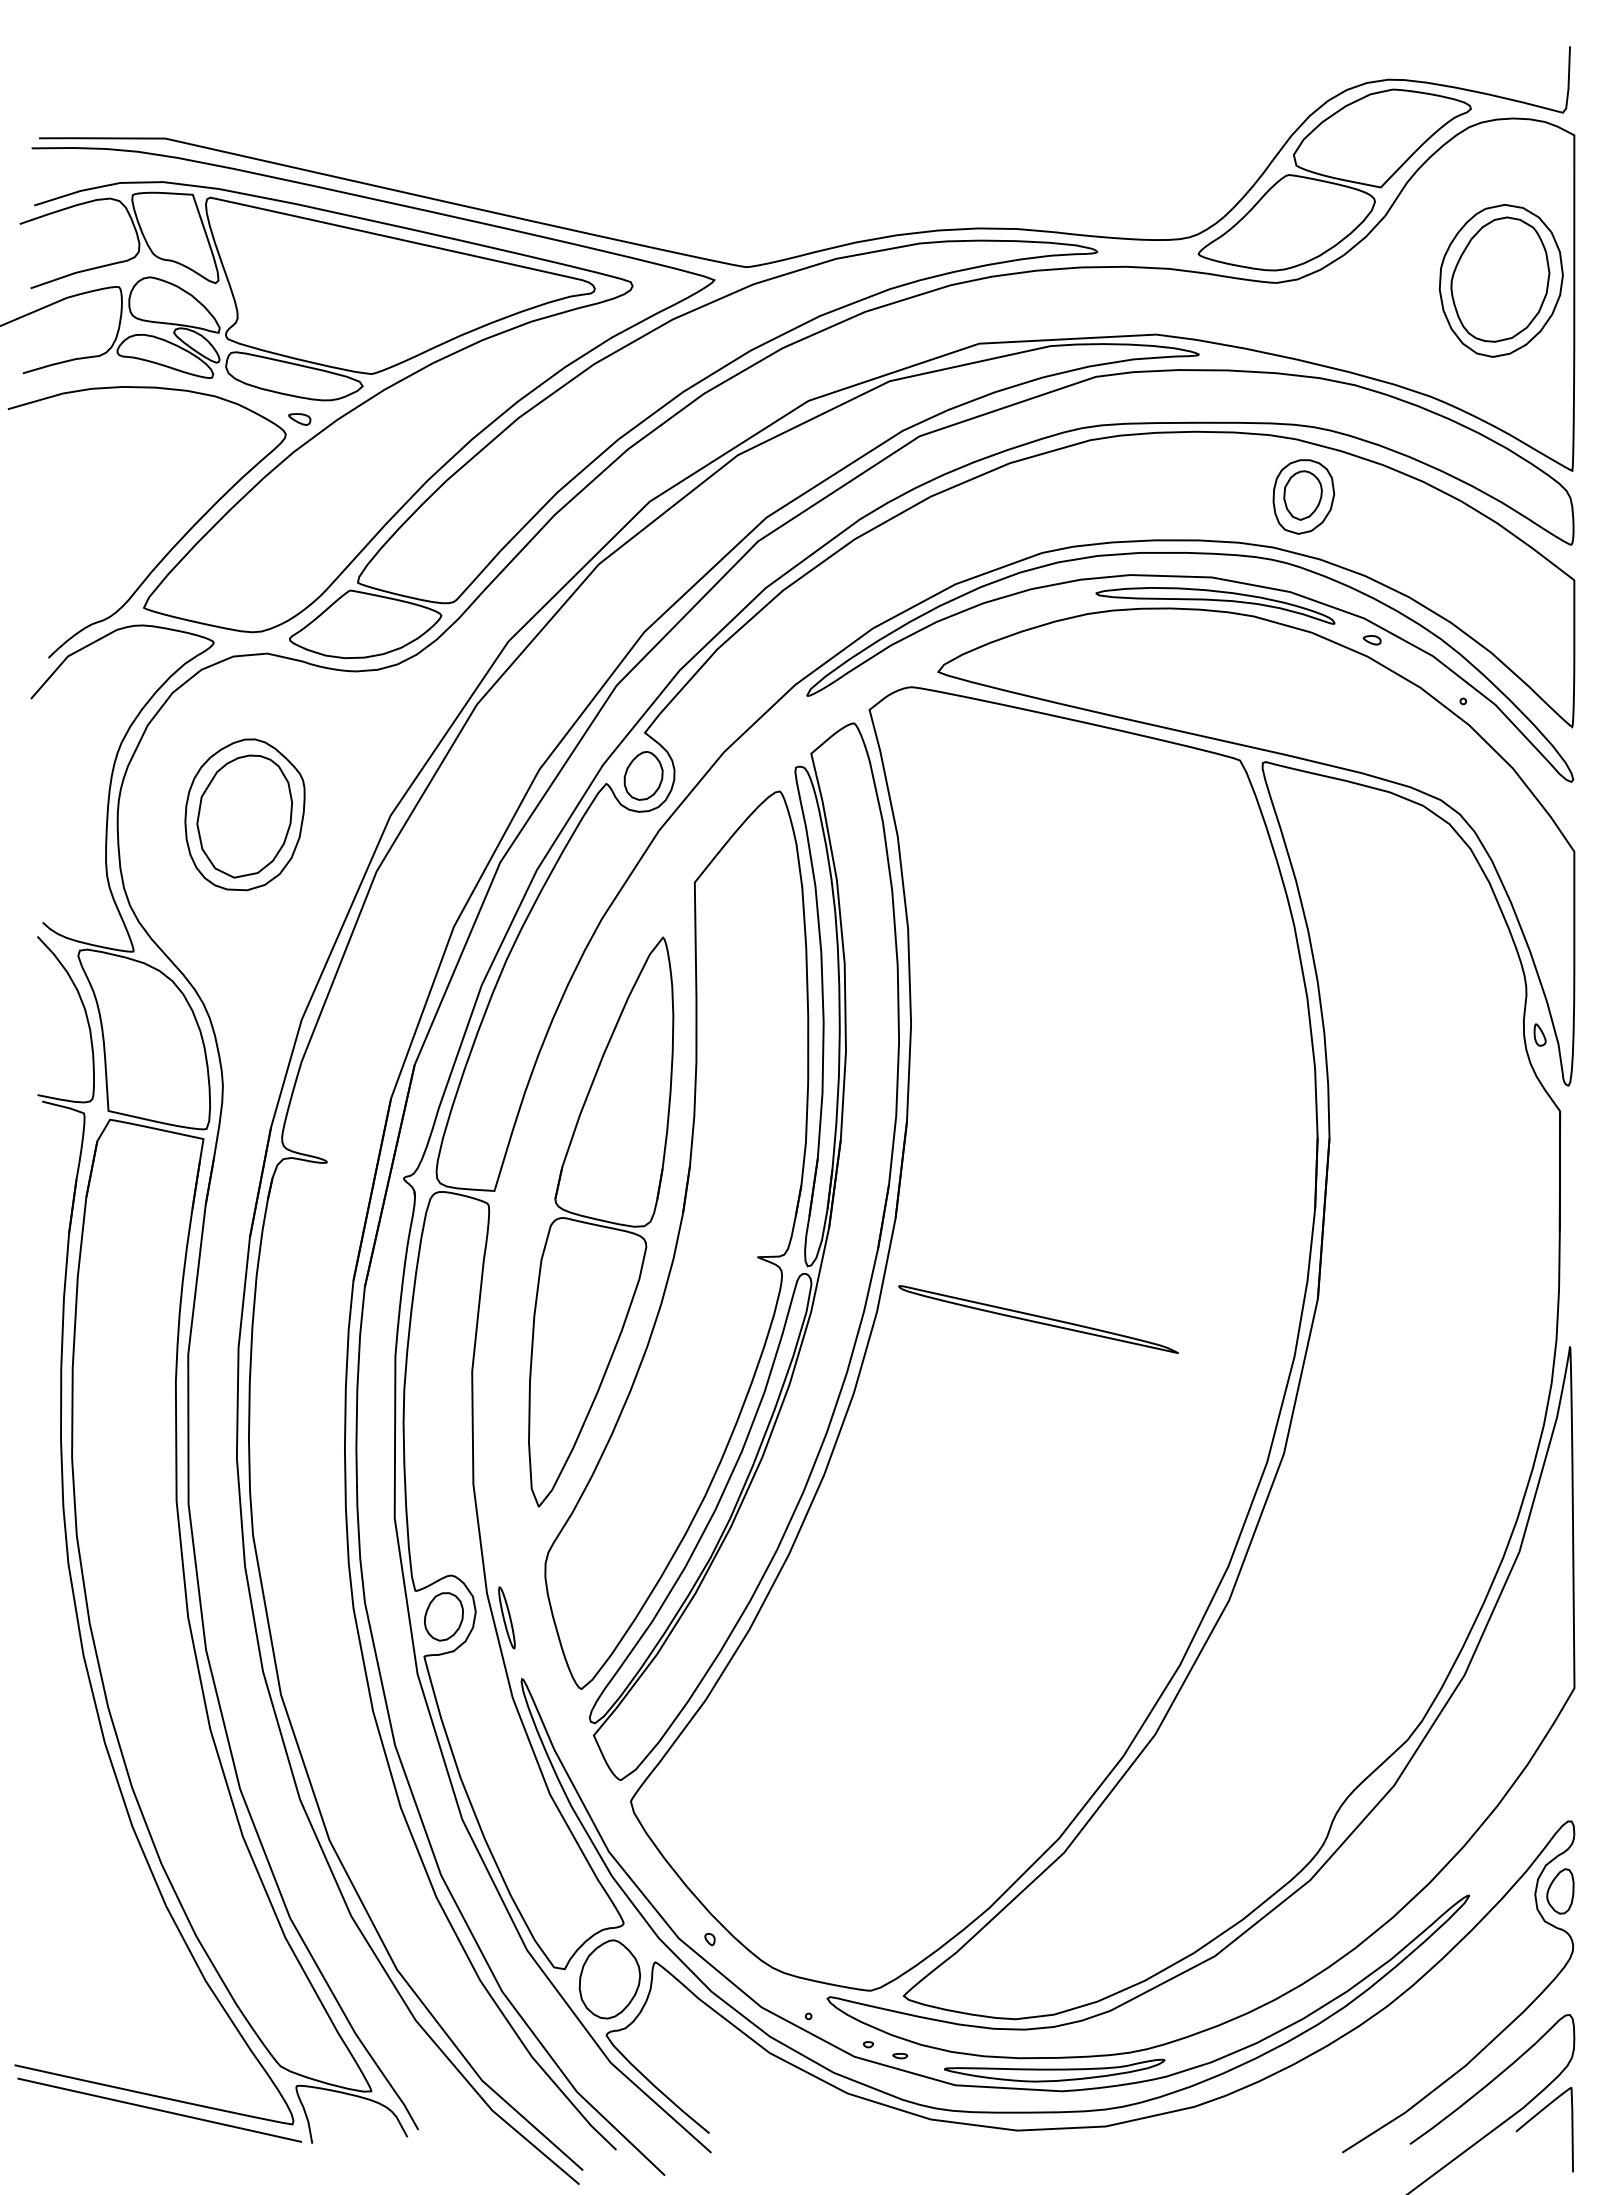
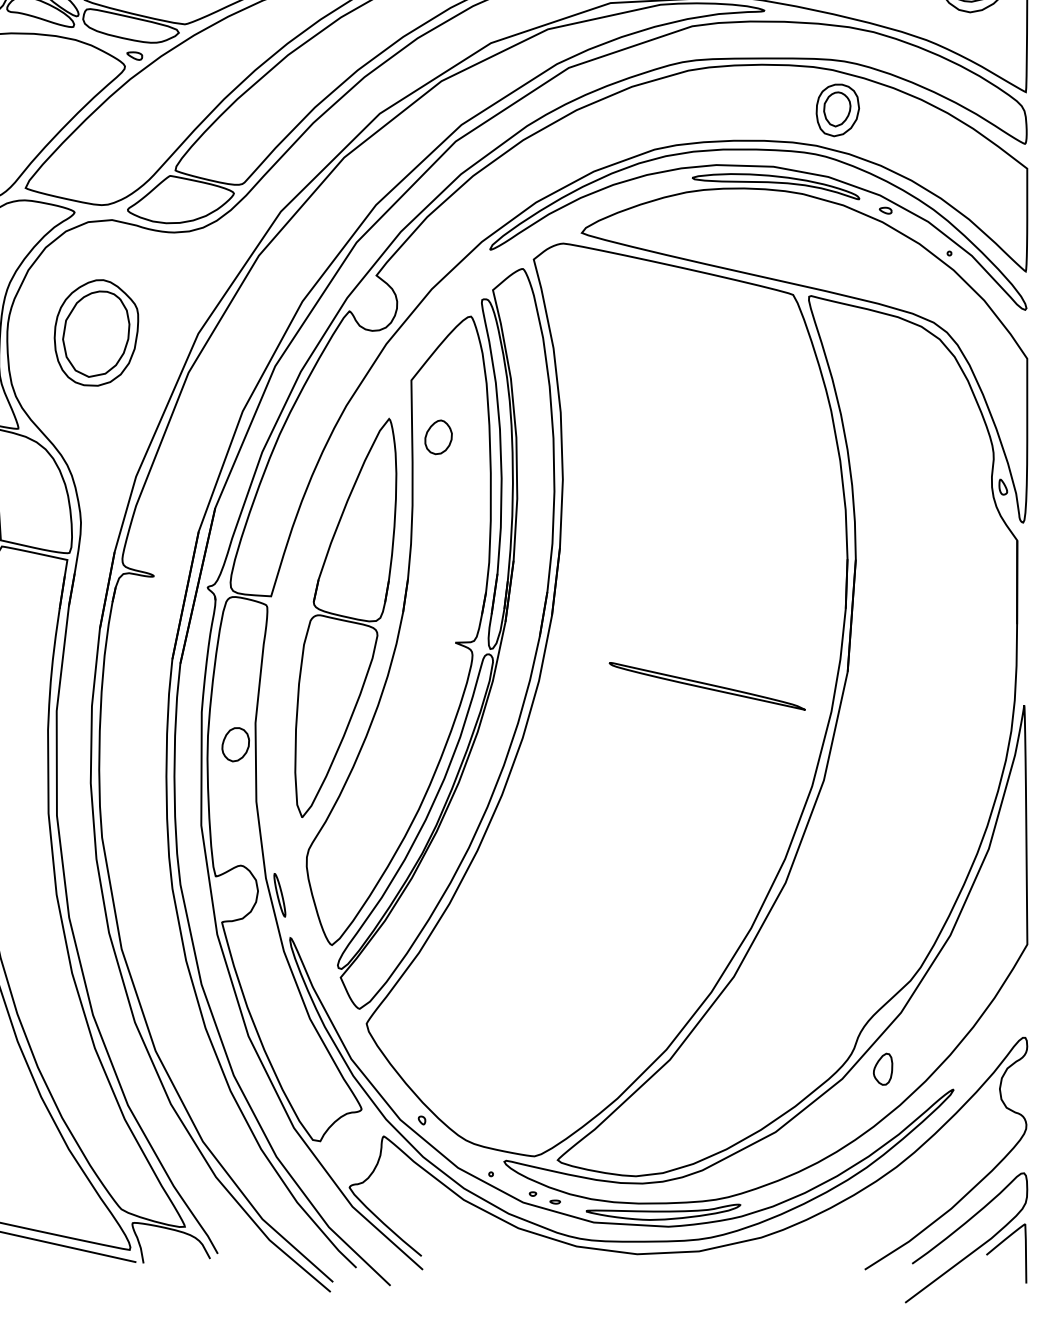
part: (643, 775) -> (438, 437), moved
part: (1038, 1319) -> (707, 686), moved
part: (443, 1616) -> (235, 744), moved
part: (1560, 1891) -> (883, 1069), moved
part: (609, 1979) -> (351, 1148), removed

